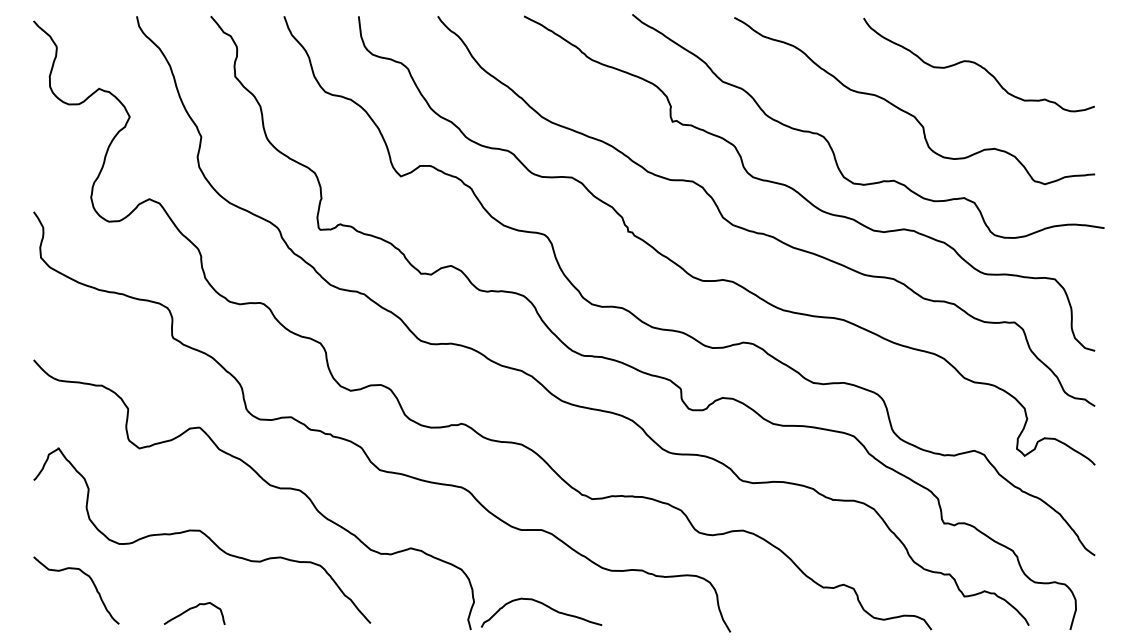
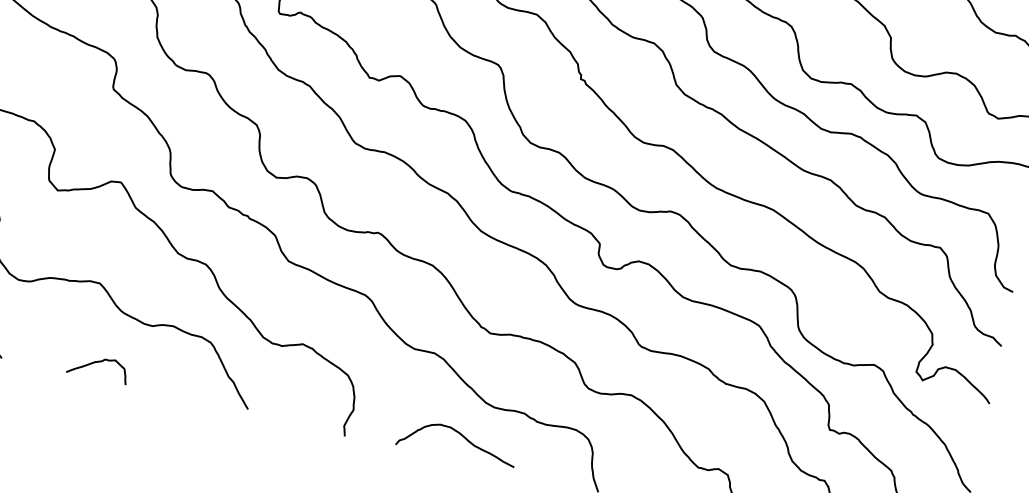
curve: (545, 606) -> (462, 437), moved
curve: (194, 608) -> (99, 362), moved

